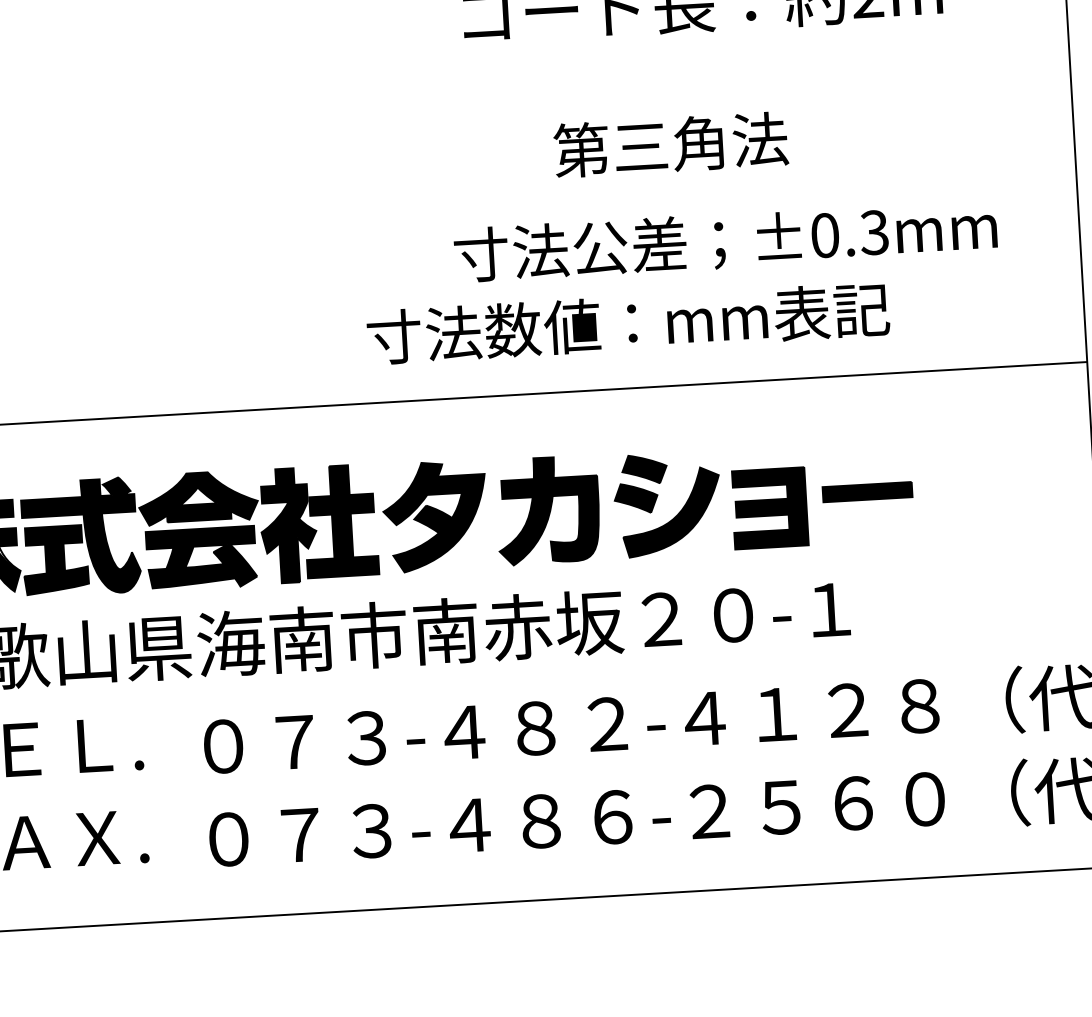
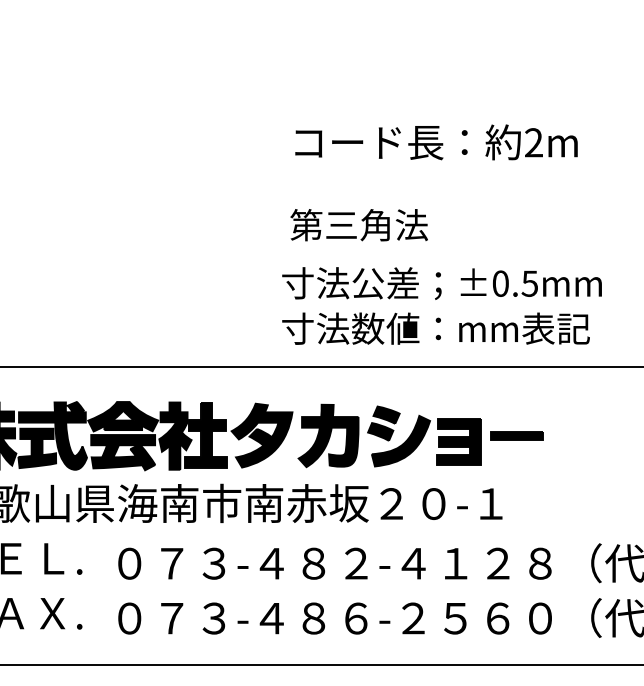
text: (669, 145) -> (358, 225), moved
text: (873, 232) -> (529, 283), ±0.3mm -> ±0.5mm
text: (627, 323) -> (435, 328), moved

